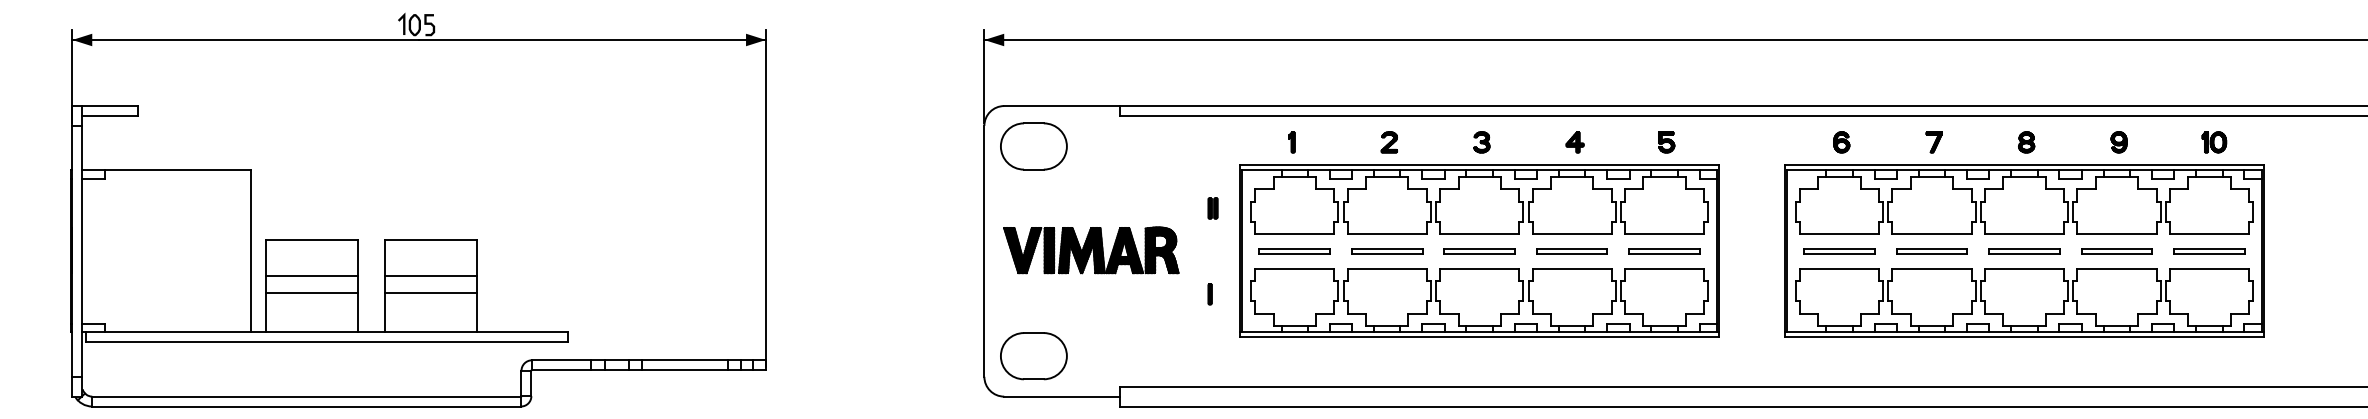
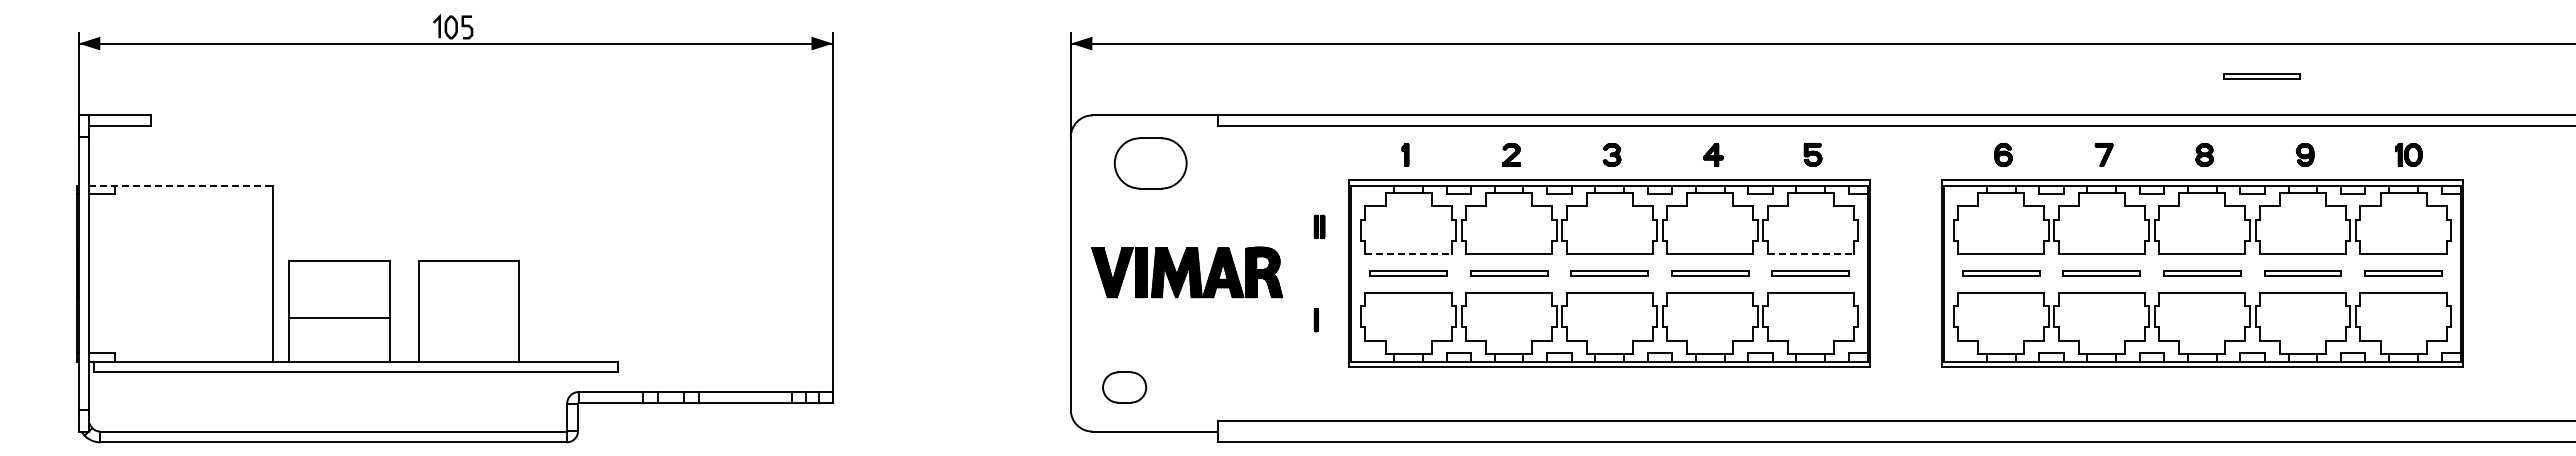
part: (2078, 70) -> (2261, 76), added
part: (1033, 146) -> (1150, 163), moved
line: (166, 170) -> (181, 185), solid -> dashed
line: (1295, 233) -> (1409, 254), solid -> dashed
line: (1665, 233) -> (1811, 254), solid -> dashed
line: (312, 276) -> (339, 300), removed
line: (430, 276) -> (468, 300), removed
line: (430, 292) -> (468, 318), removed
part: (1033, 356) -> (1124, 387), size x0.6

